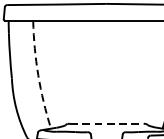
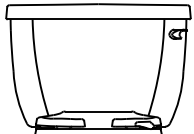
arc: (38, 75) -> (37, 68), dashed -> solid
line: (106, 123) -> (98, 111), dashed -> solid

